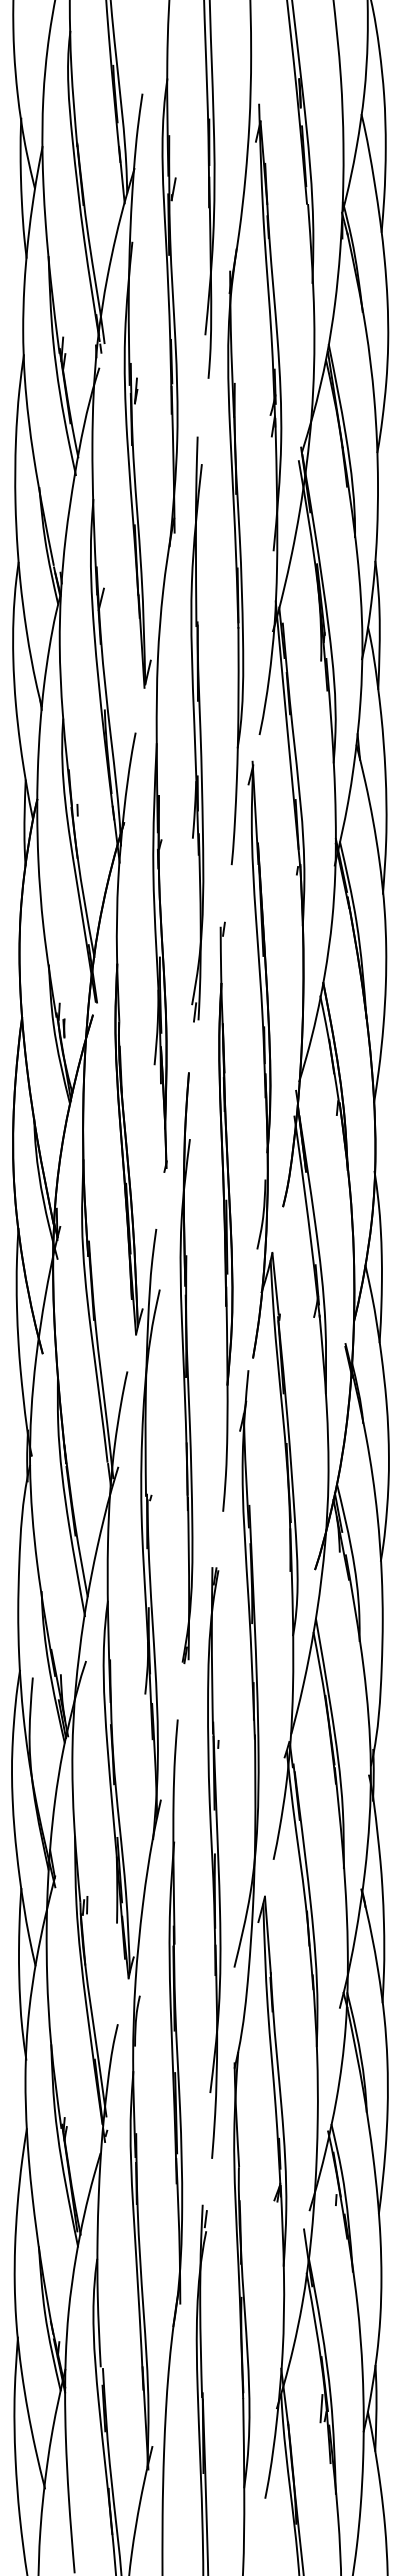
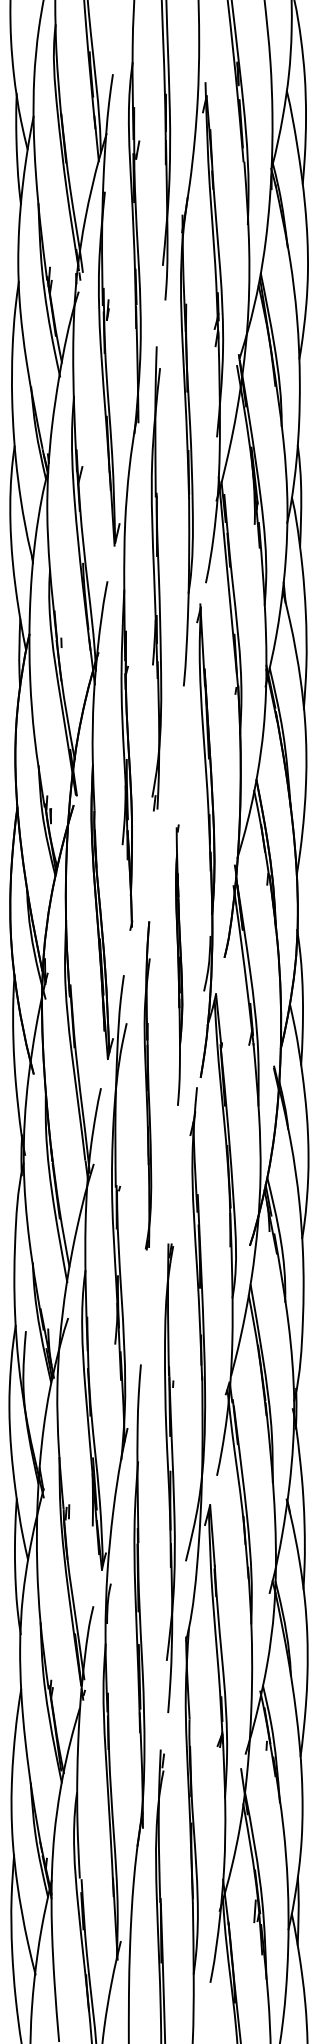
part: (225, 1216) -> (178, 965), size x0.6
part: (186, 1368) -> (147, 1085), size x0.7

